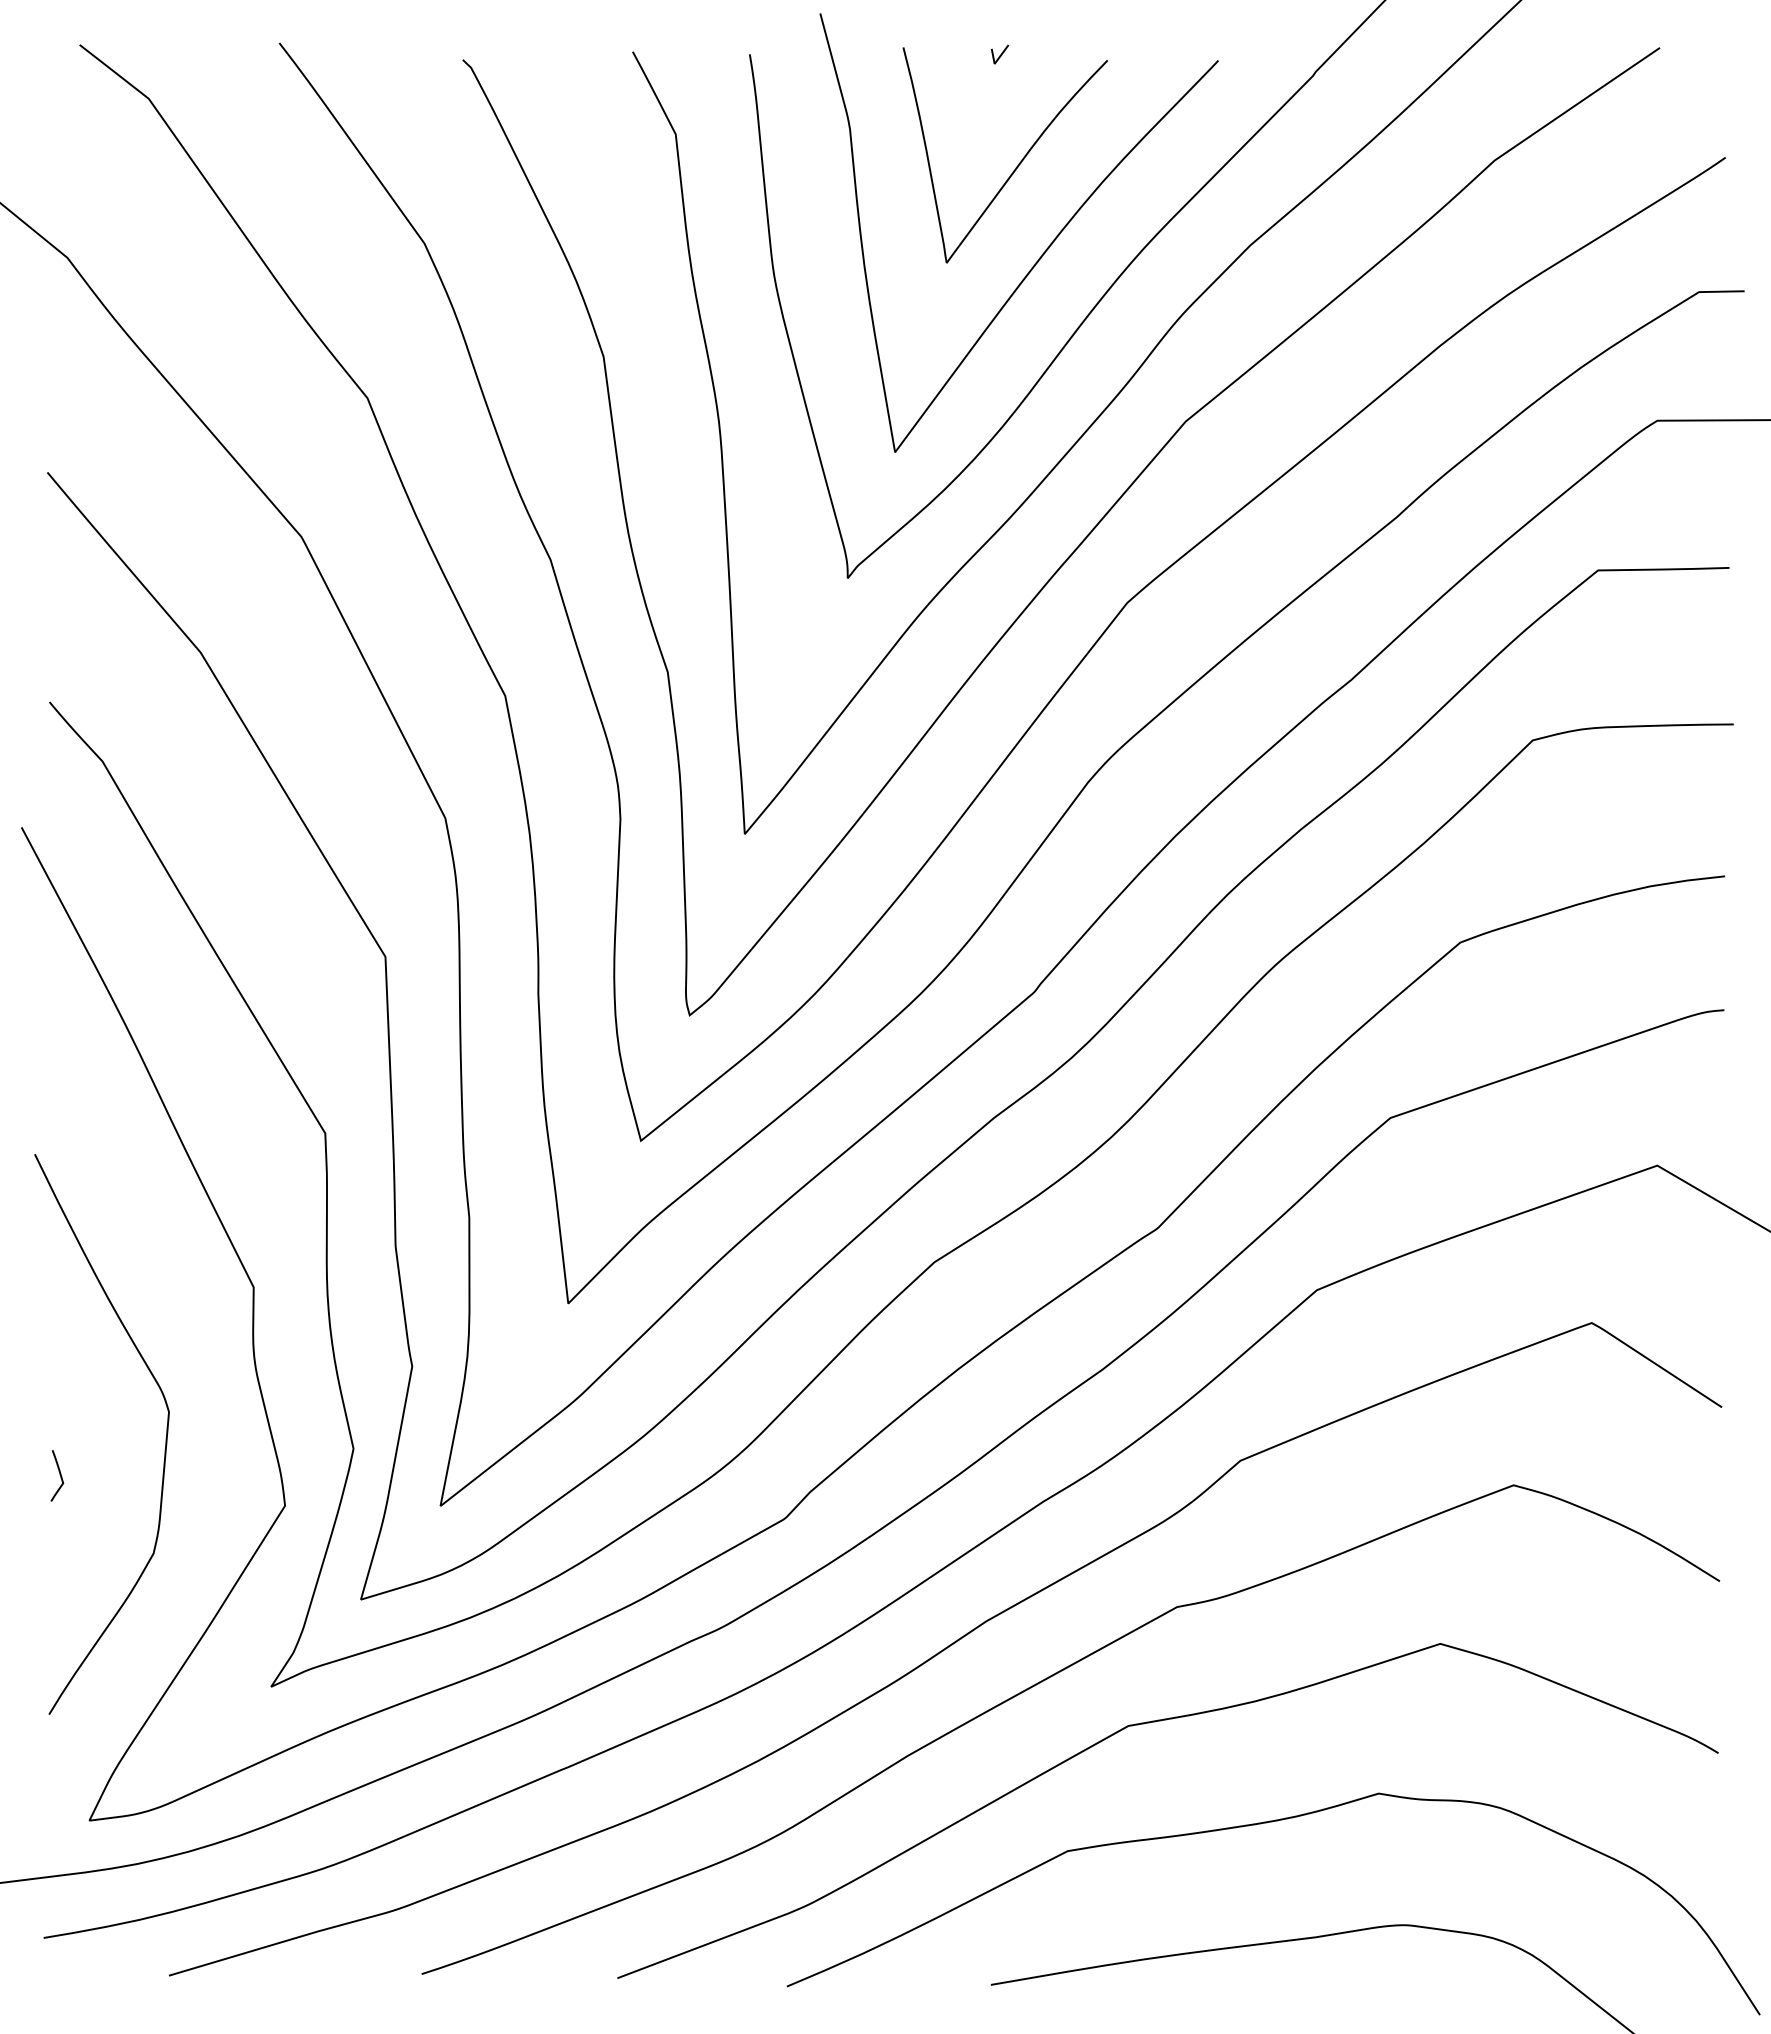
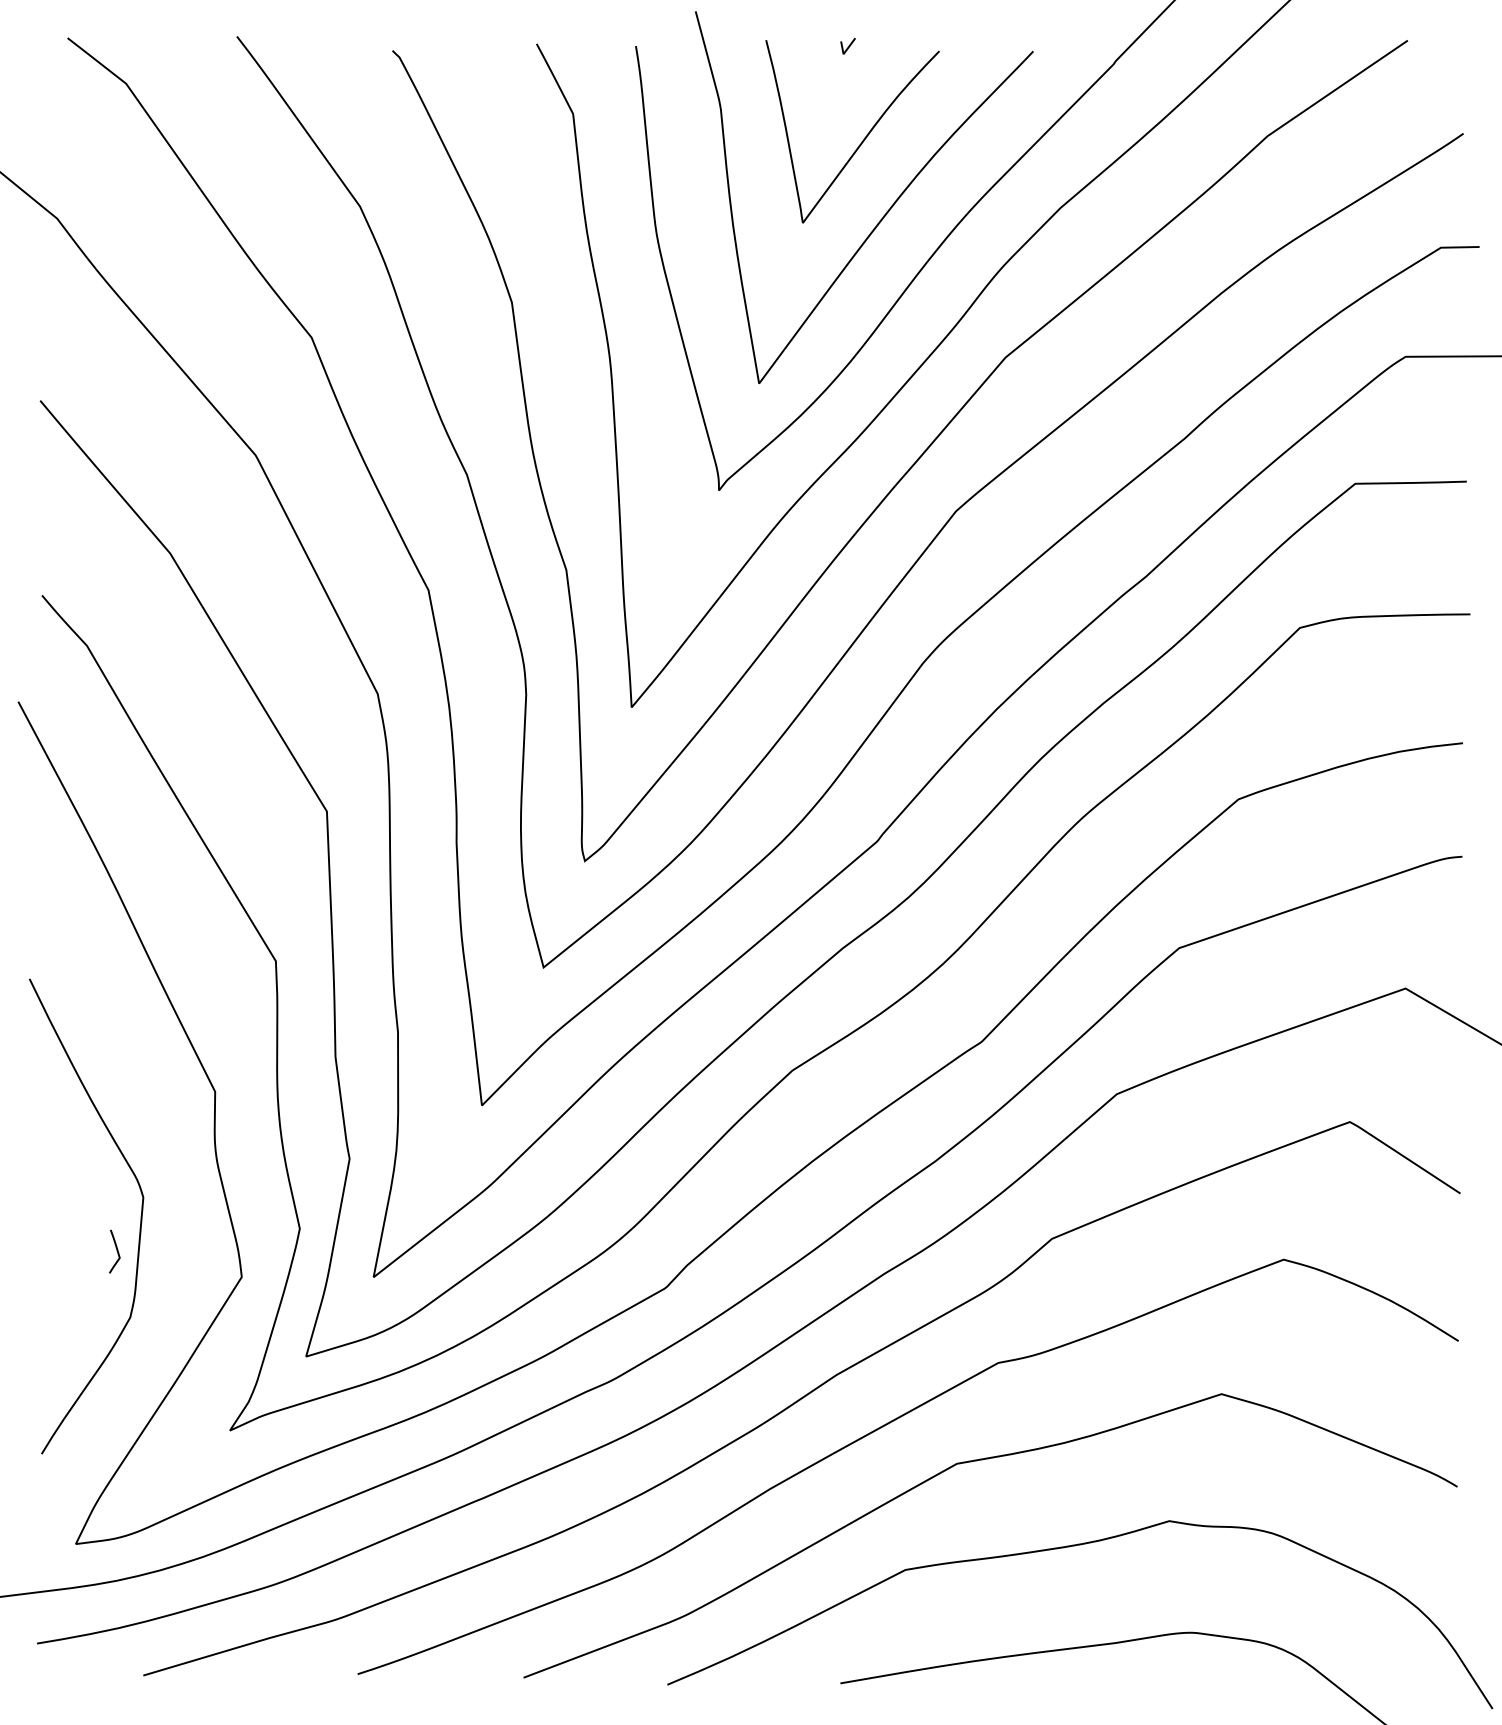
curve: (59, 1474) -> (116, 1250), moved

